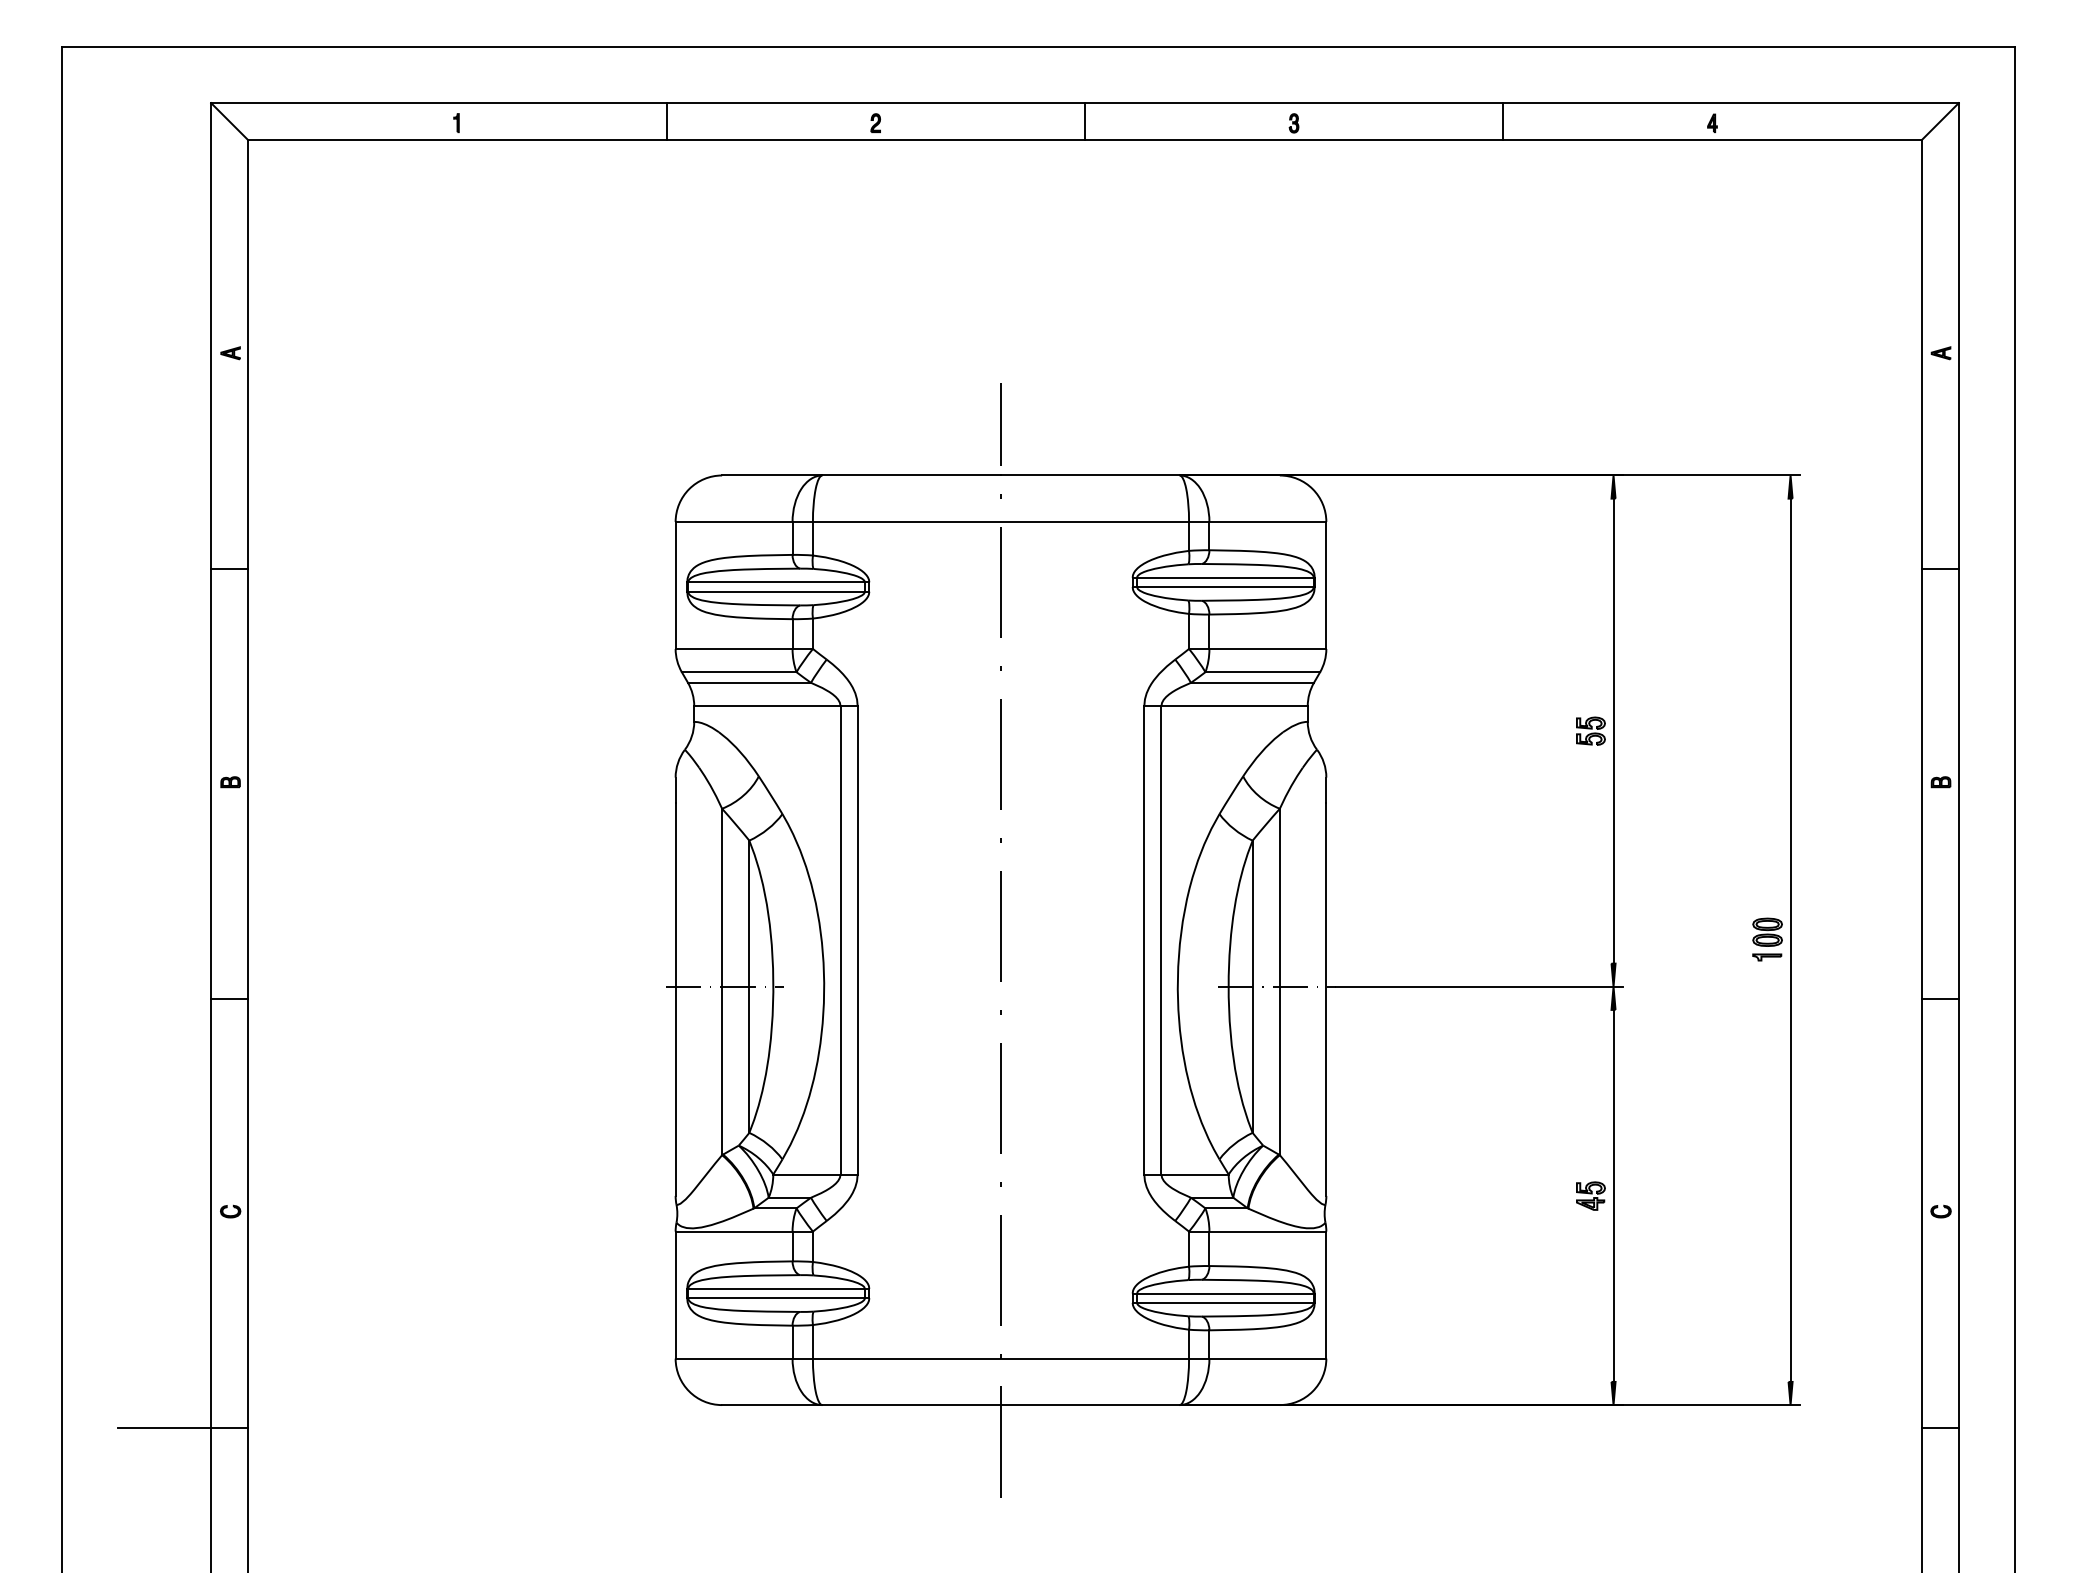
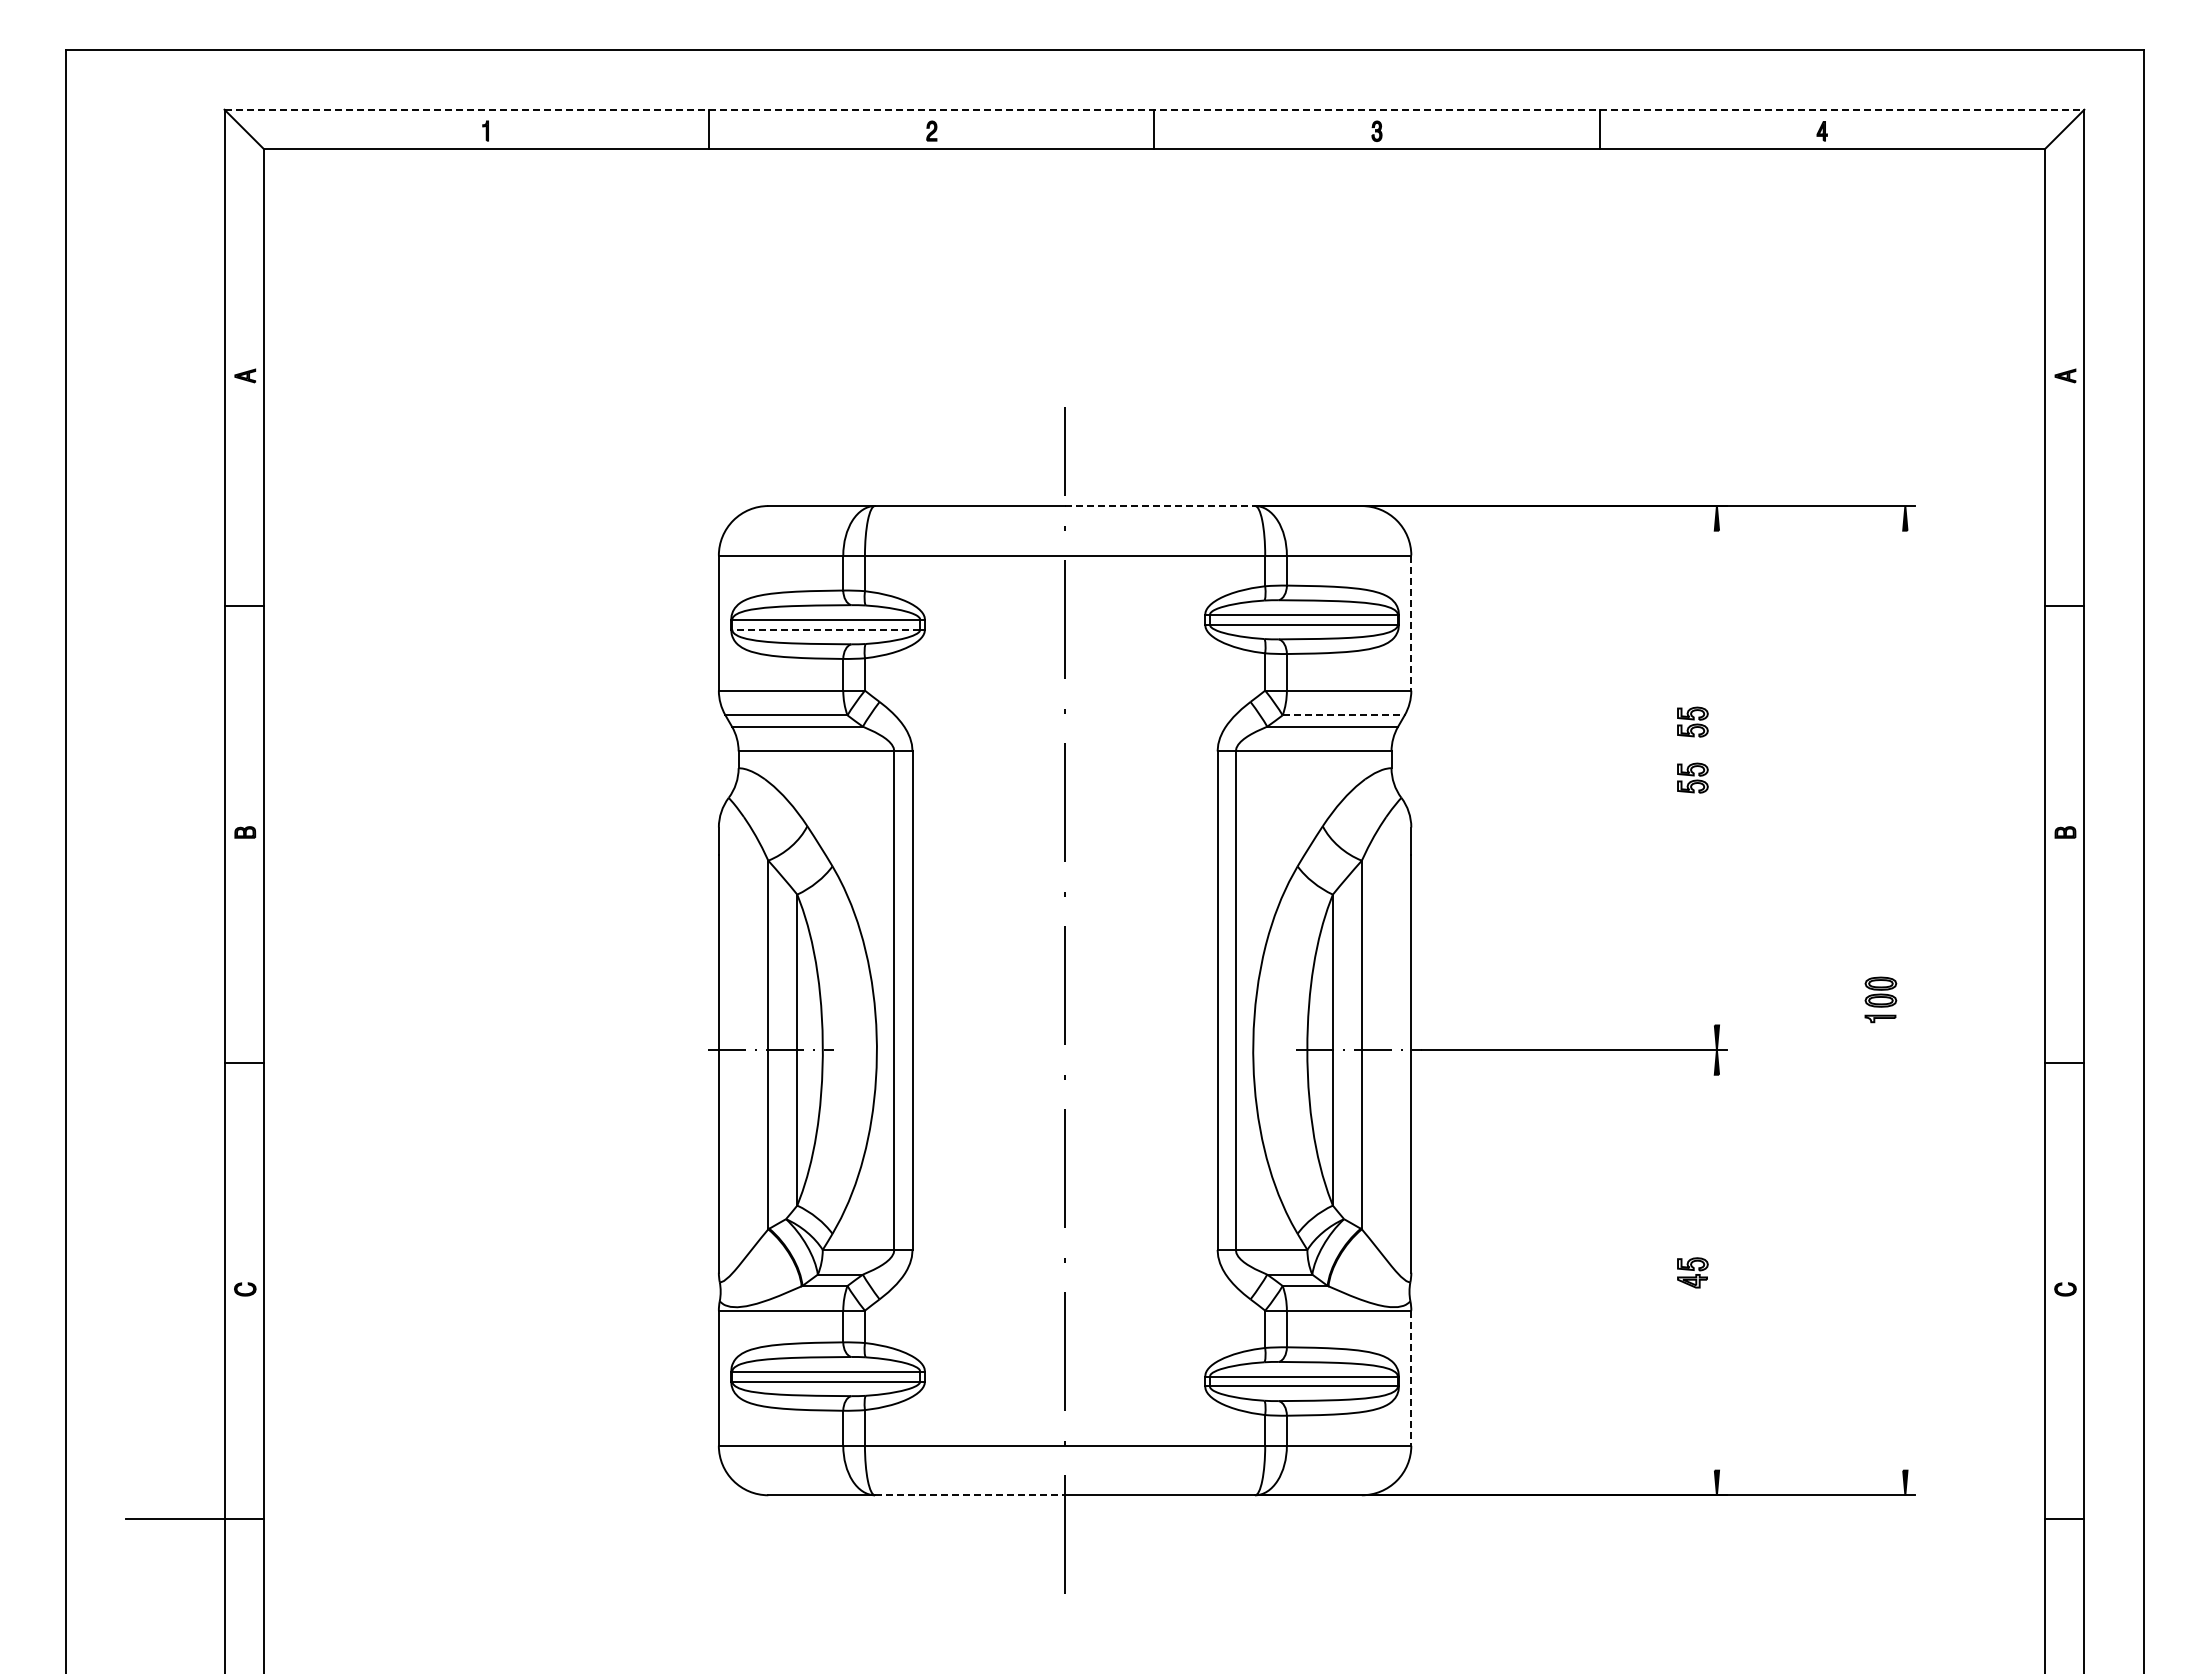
line: (1085, 102) -> (1154, 109), solid -> dashed
line: (1090, 475) -> (1160, 506), solid -> dashed
line: (1326, 585) -> (1411, 623), solid -> dashed
line: (775, 591) -> (825, 629), solid -> dashed
line: (1263, 672) -> (1344, 715), solid -> dashed
part: (1590, 677) -> (1692, 721), added
line: (1613, 730) -> (1716, 777), removed
line: (1790, 940) -> (1905, 1000), removed
line: (1613, 1195) -> (1716, 1272), removed
line: (1326, 1295) -> (1411, 1378), solid -> dashed
line: (912, 1405) -> (970, 1495), solid -> dashed

